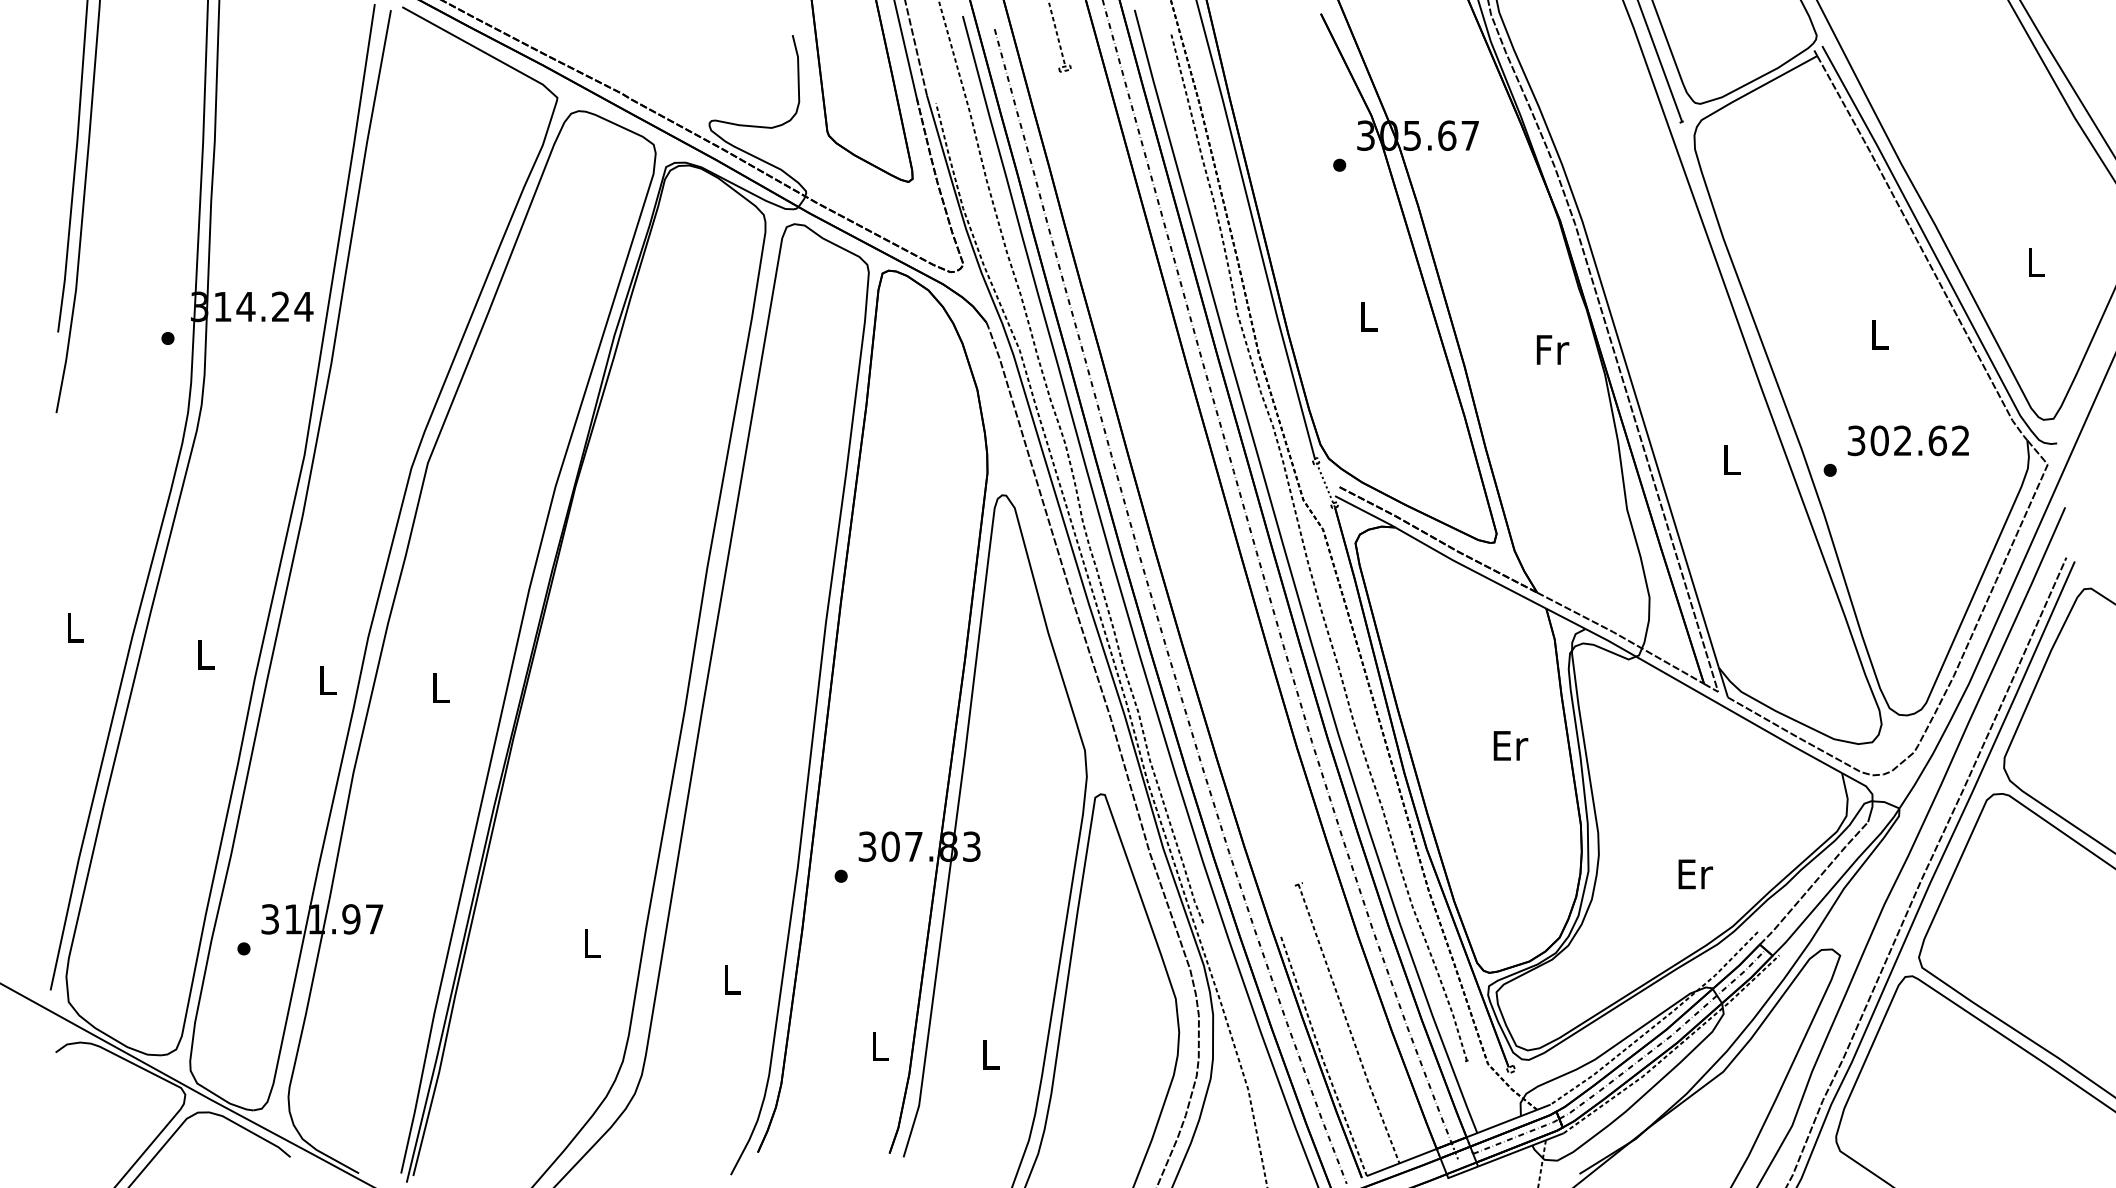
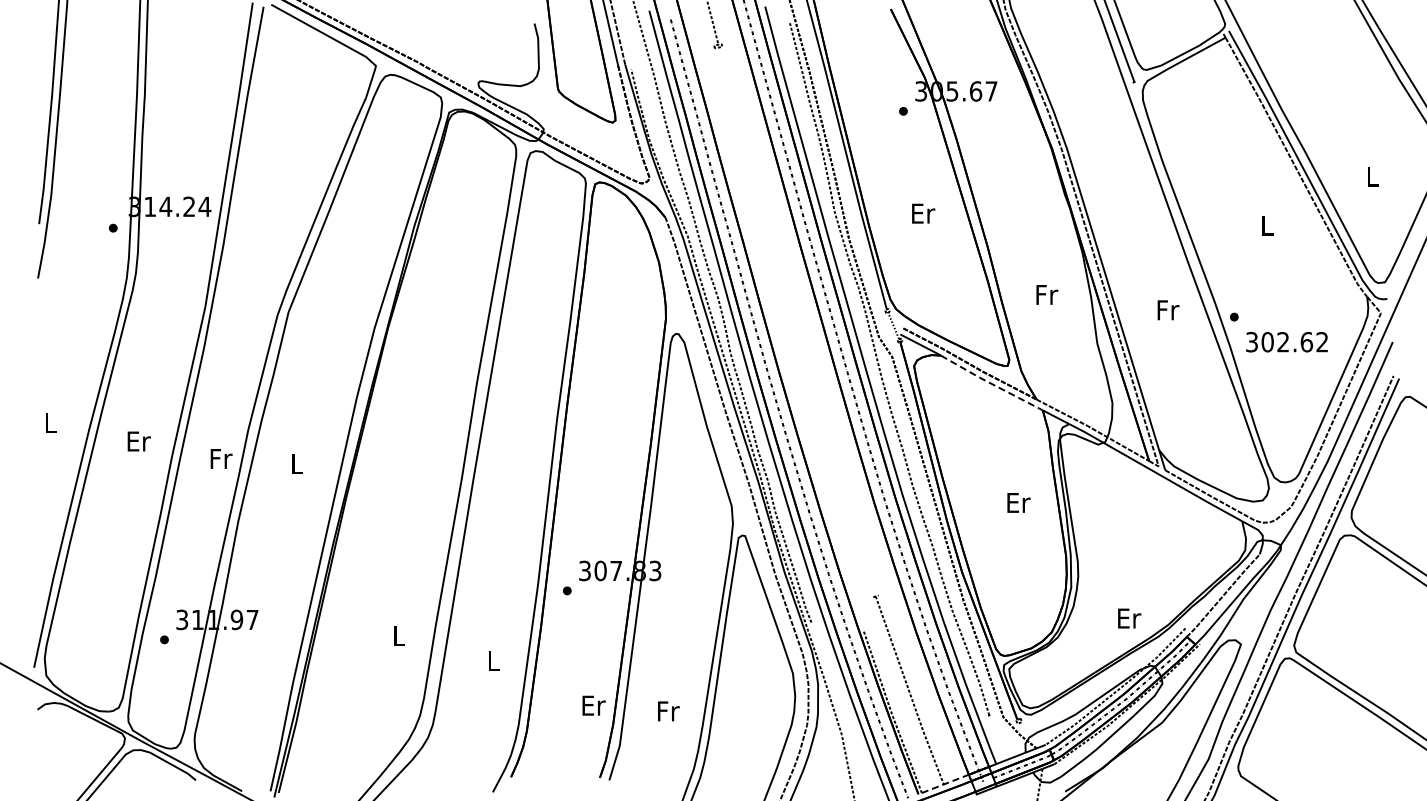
text: (1369, 316) -> (923, 213), L -> Er
text: (1553, 349) -> (1047, 294), moved
text: (1907, 441) -> (1286, 342), moved
text: (1732, 460) -> (1168, 310), L -> Fr
line: (1470, 568) -> (991, 383), solid -> dashed
text: (205, 654) -> (138, 441), L -> Er
text: (328, 680) -> (221, 458), L -> Fr
text: (1695, 874) -> (1129, 618), moved
text: (880, 1046) -> (593, 705), L -> Er
text: (991, 1055) -> (668, 711), L -> Fr
line: (1402, 1161) -> (945, 783), solid -> dashed

